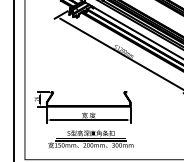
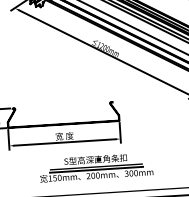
part: (90, 139) -> (95, 167), moved

